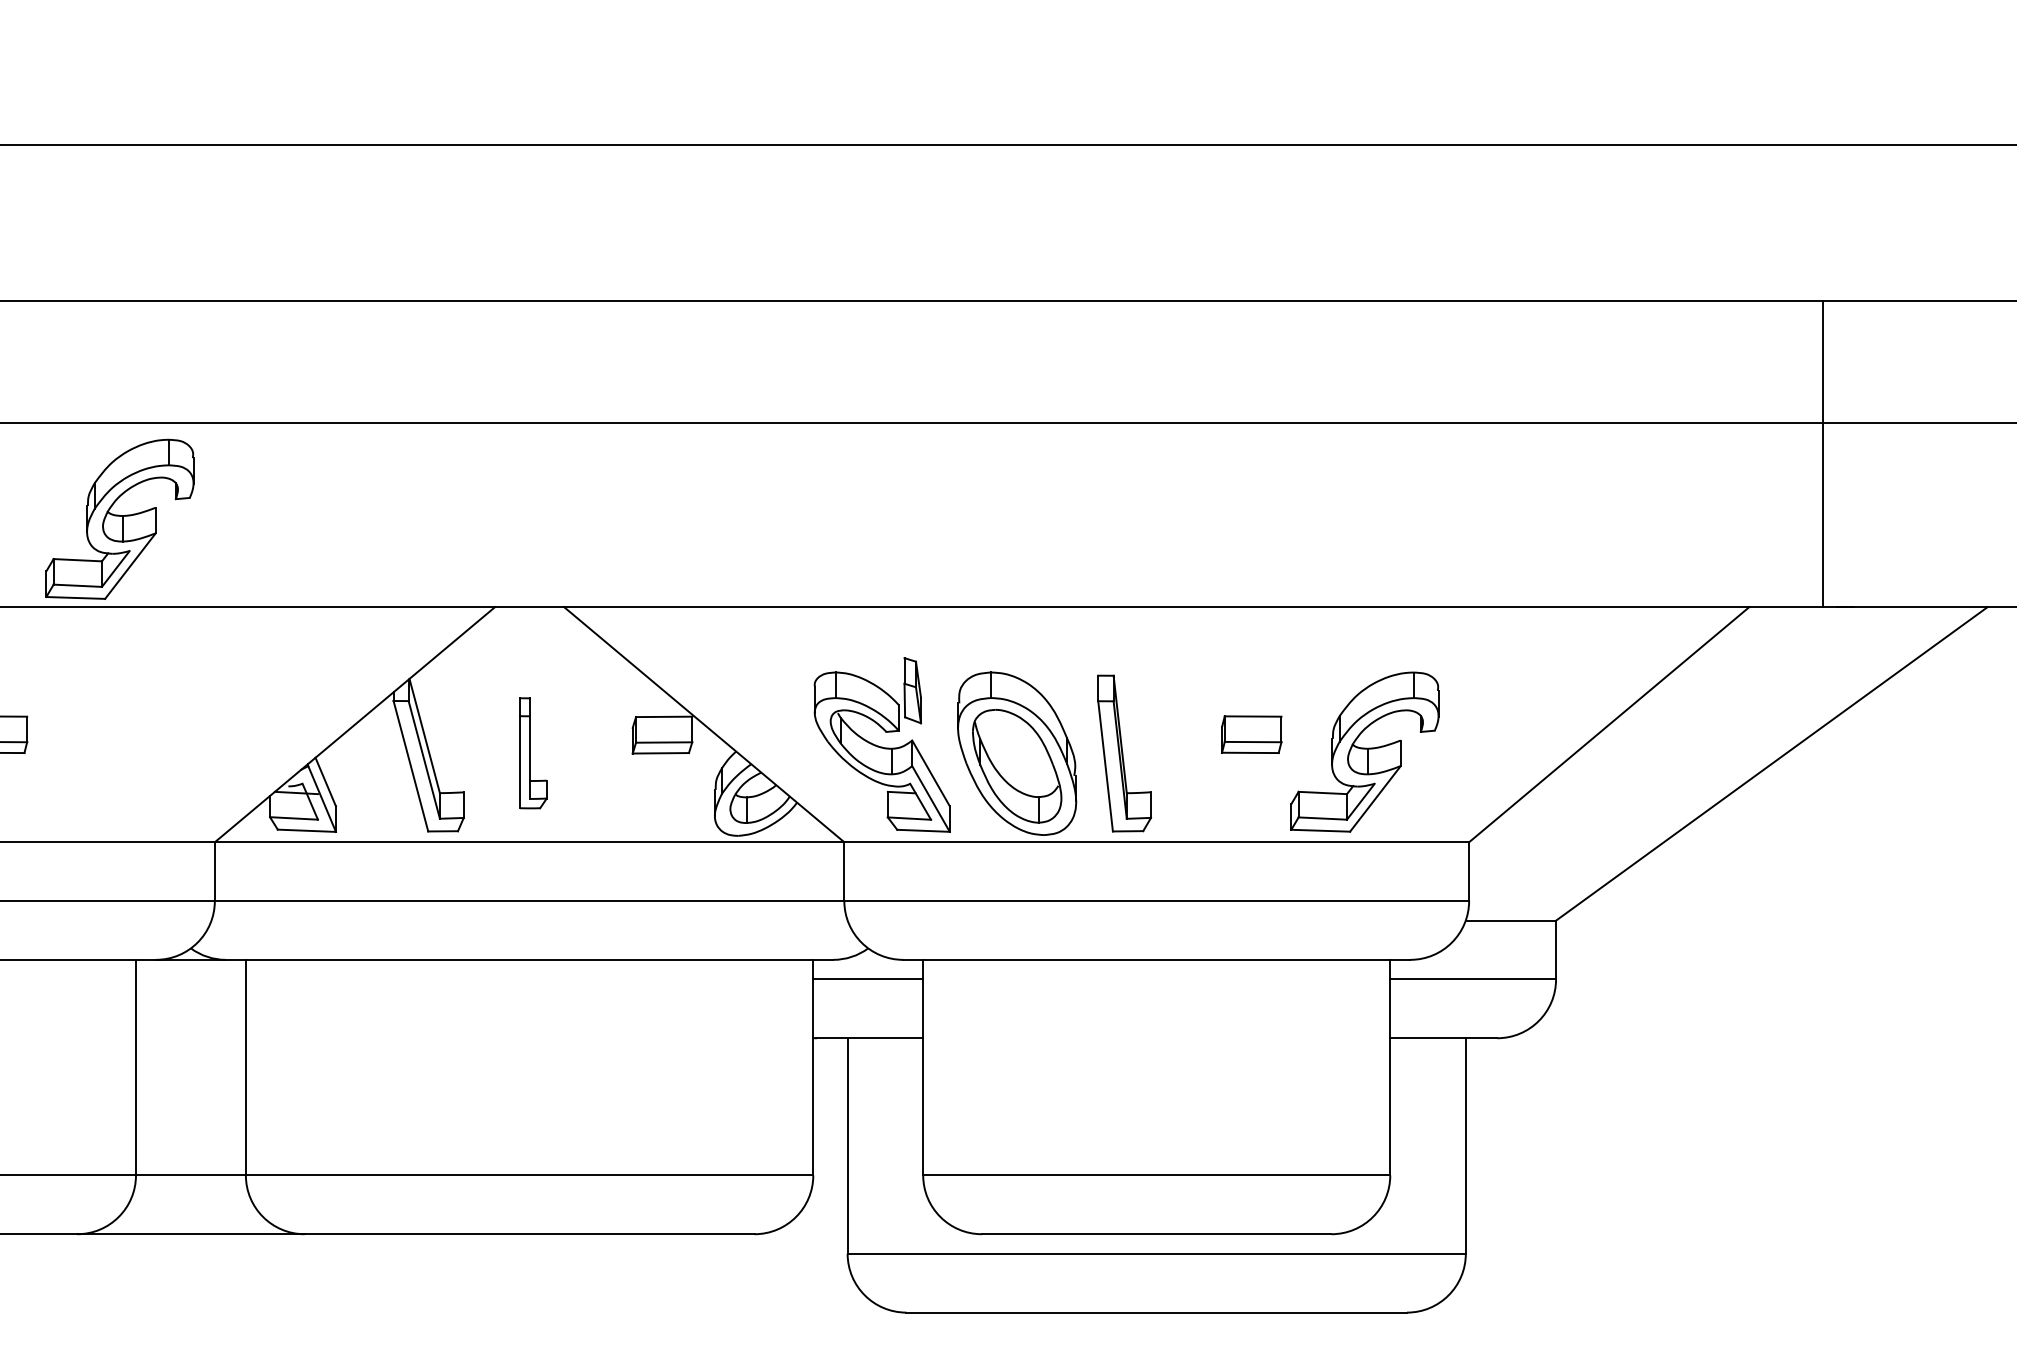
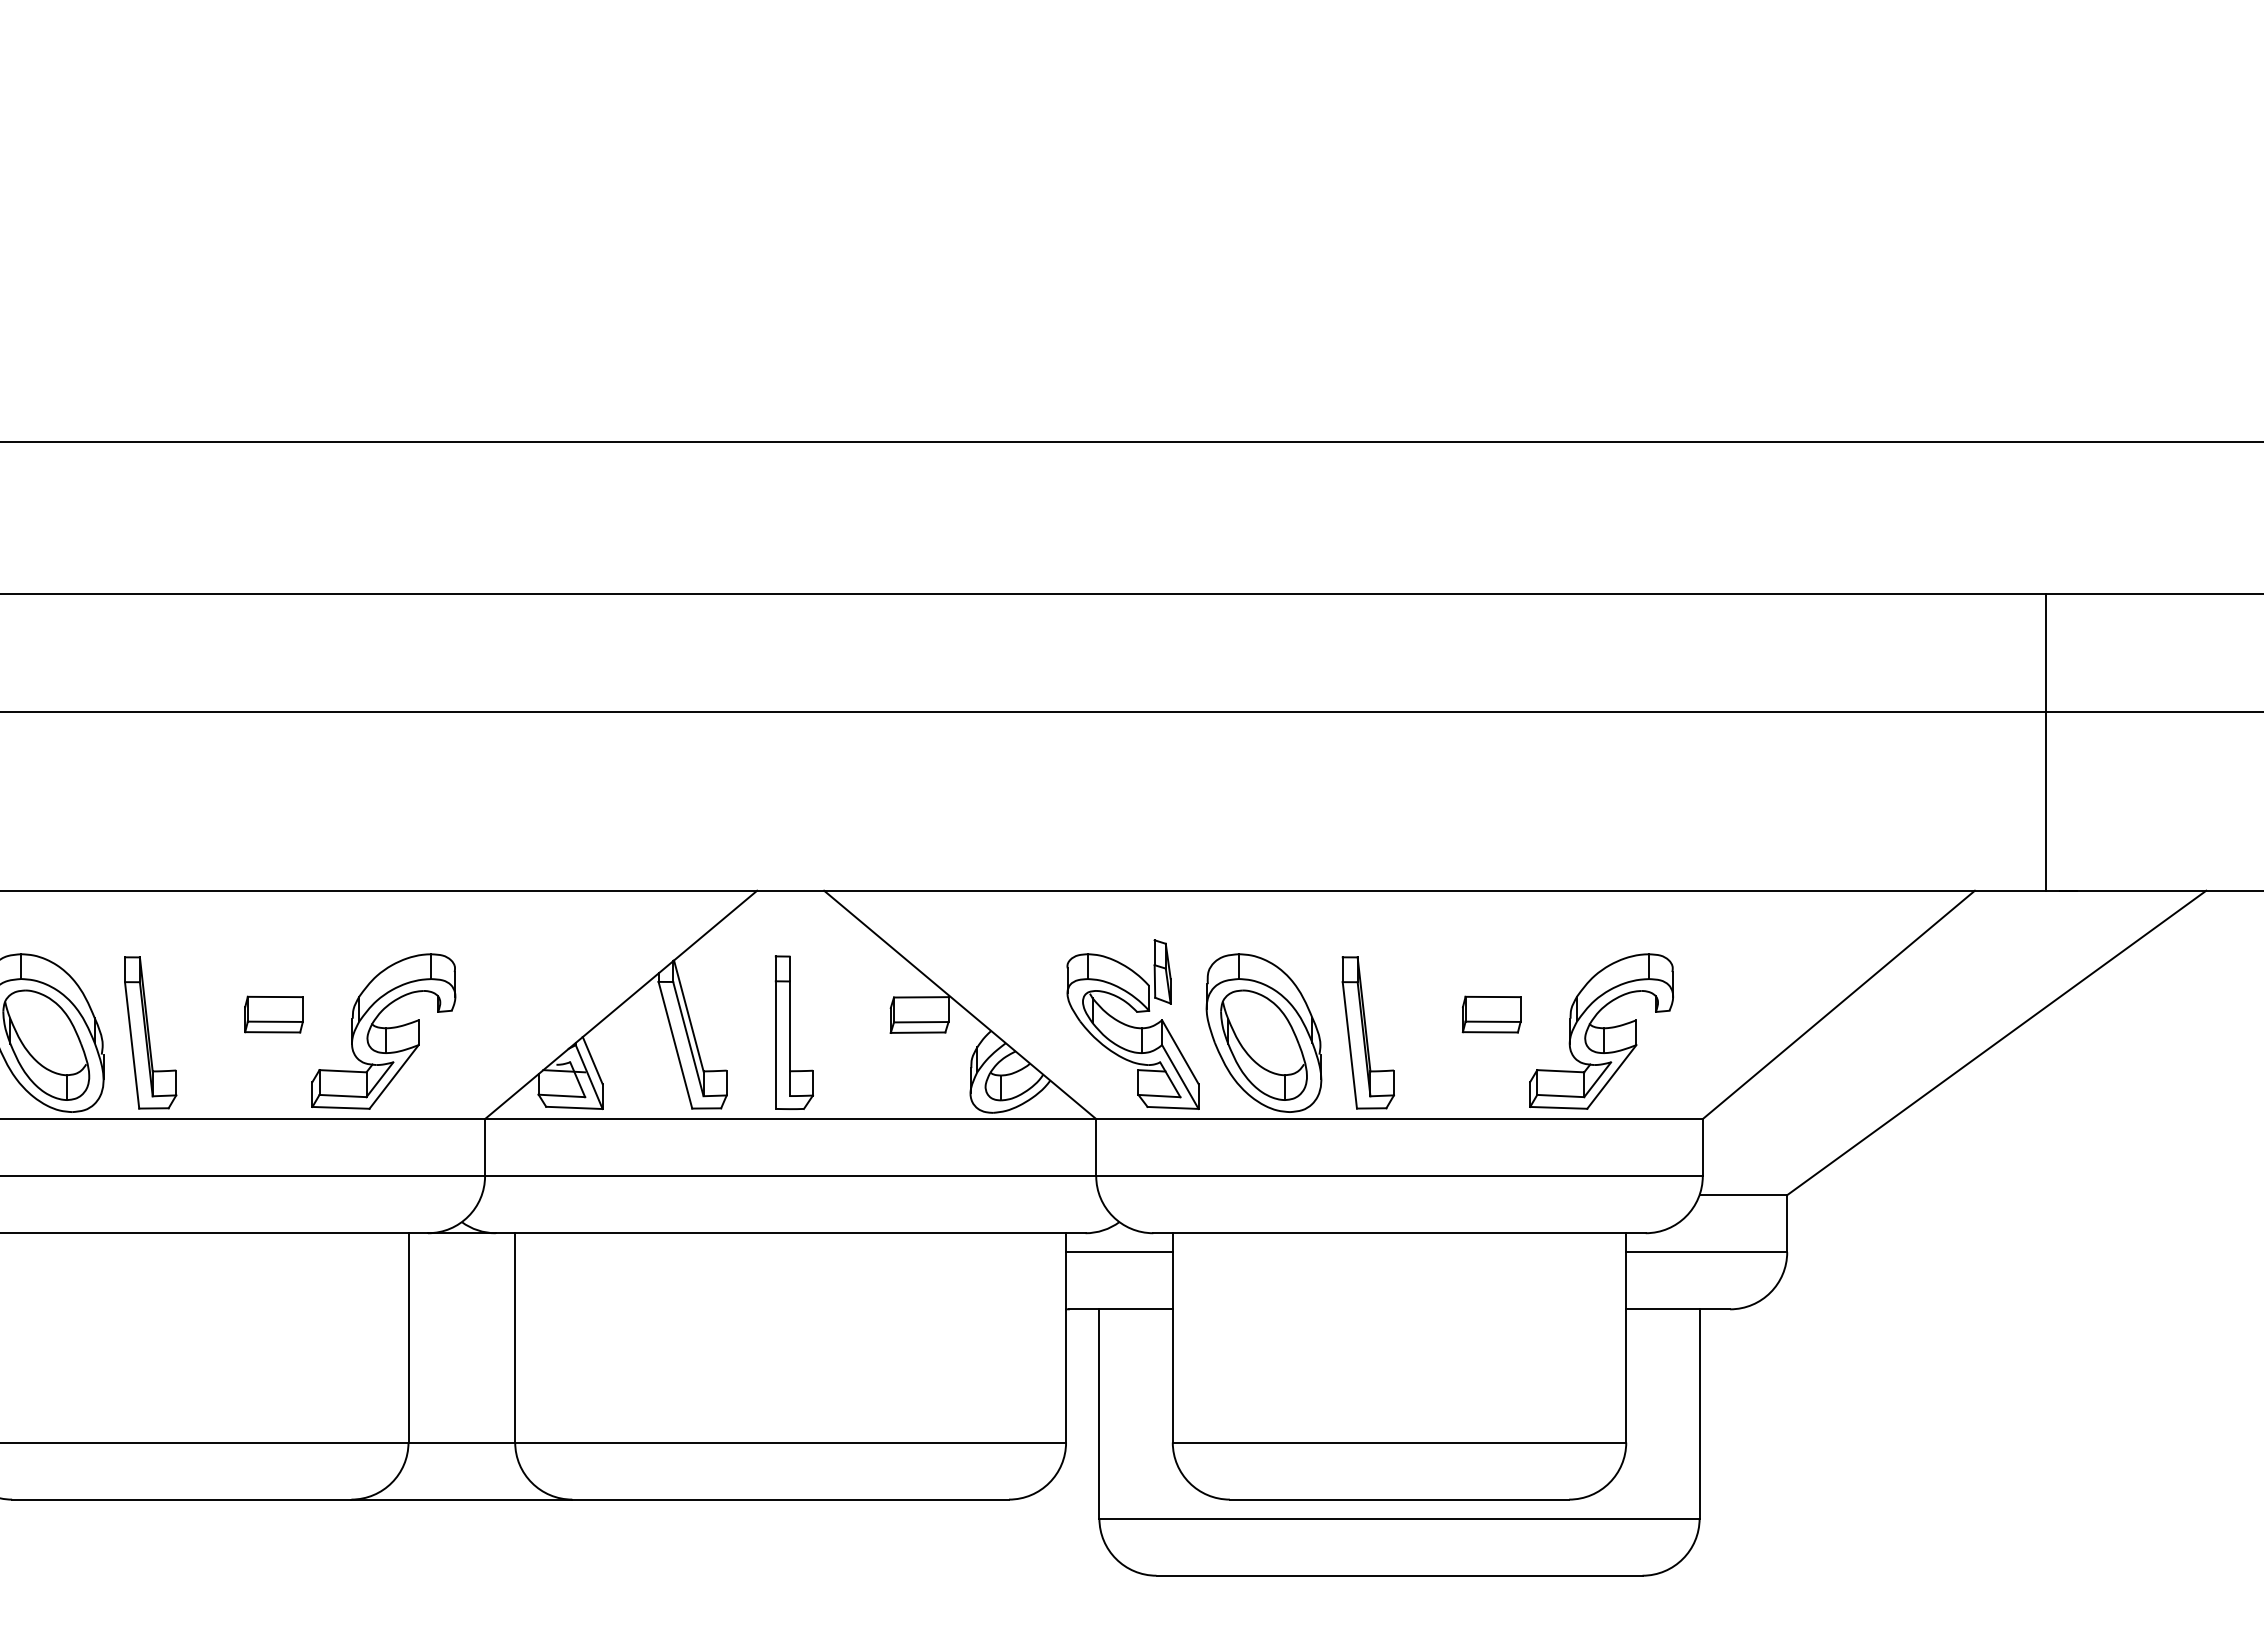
part: (119, 519) -> (383, 1031), moved
part: (532, 753) -> (793, 1032), size x1.43

